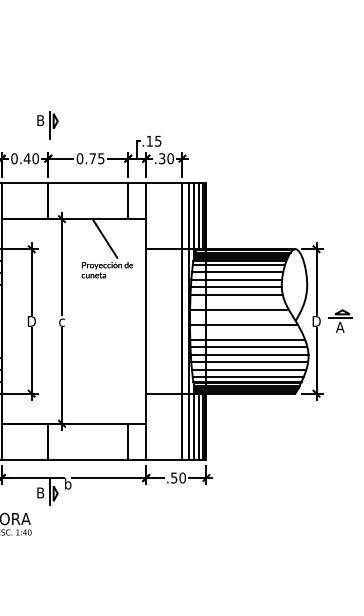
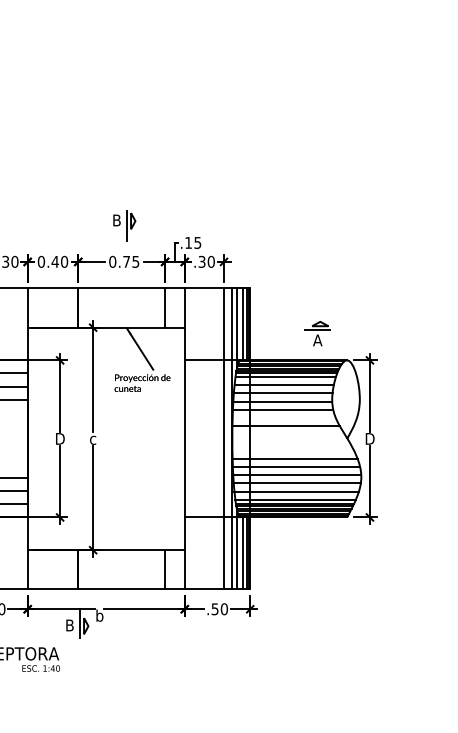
part: (47, 125) -> (124, 225), moved
part: (339, 321) -> (317, 333), moved
line: (243, 324) -> (290, 442), removed

